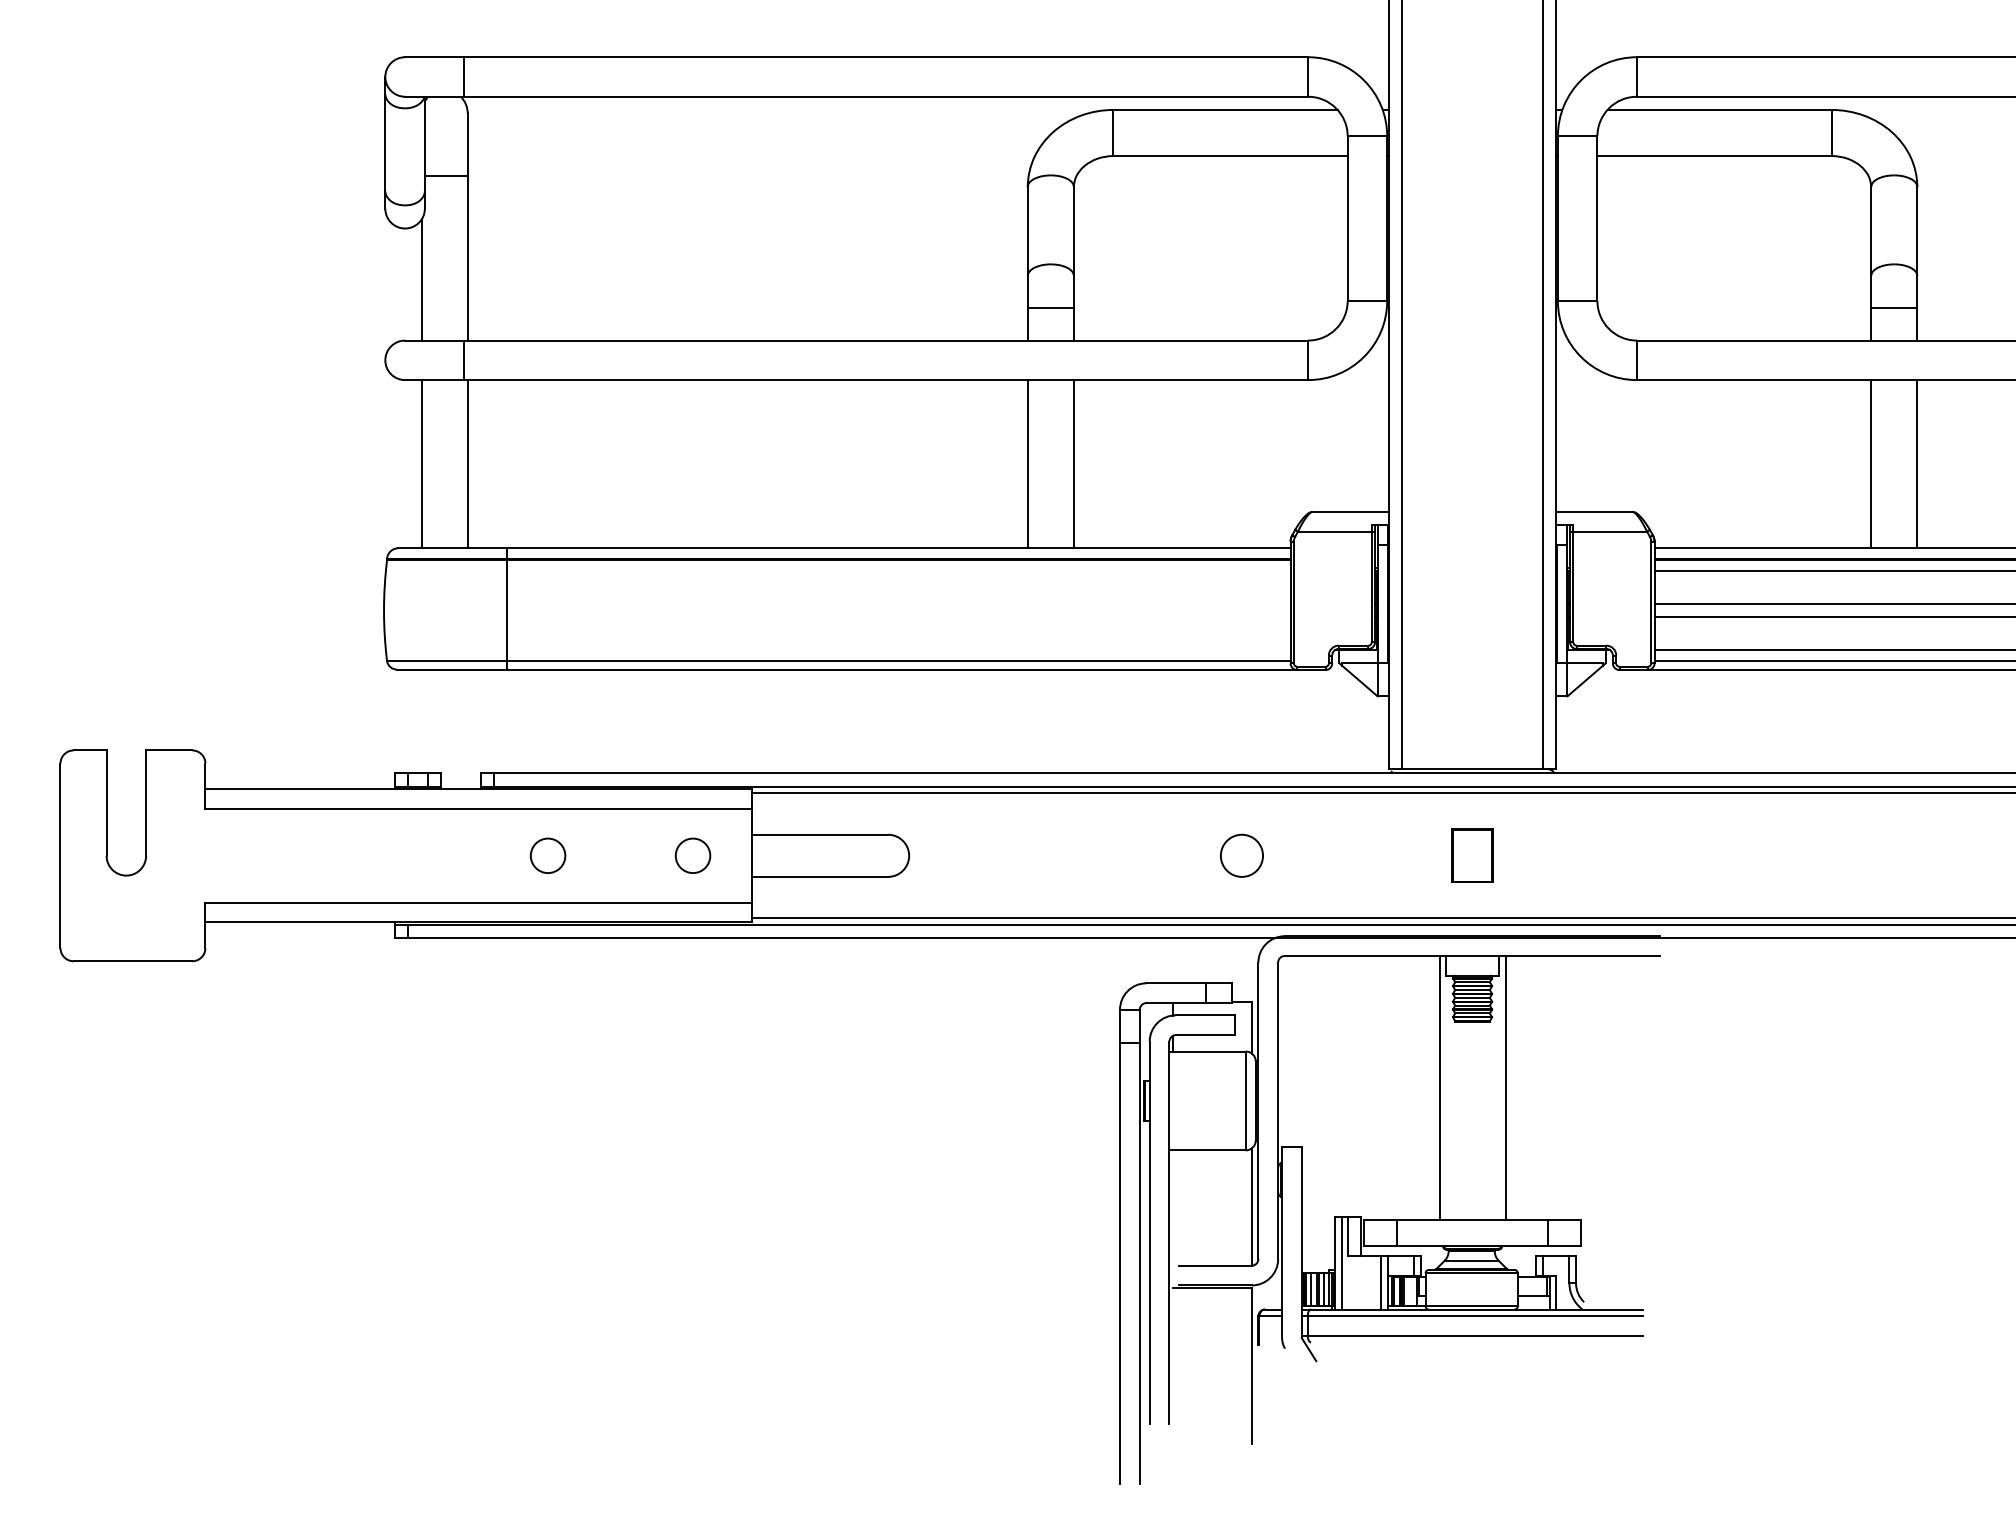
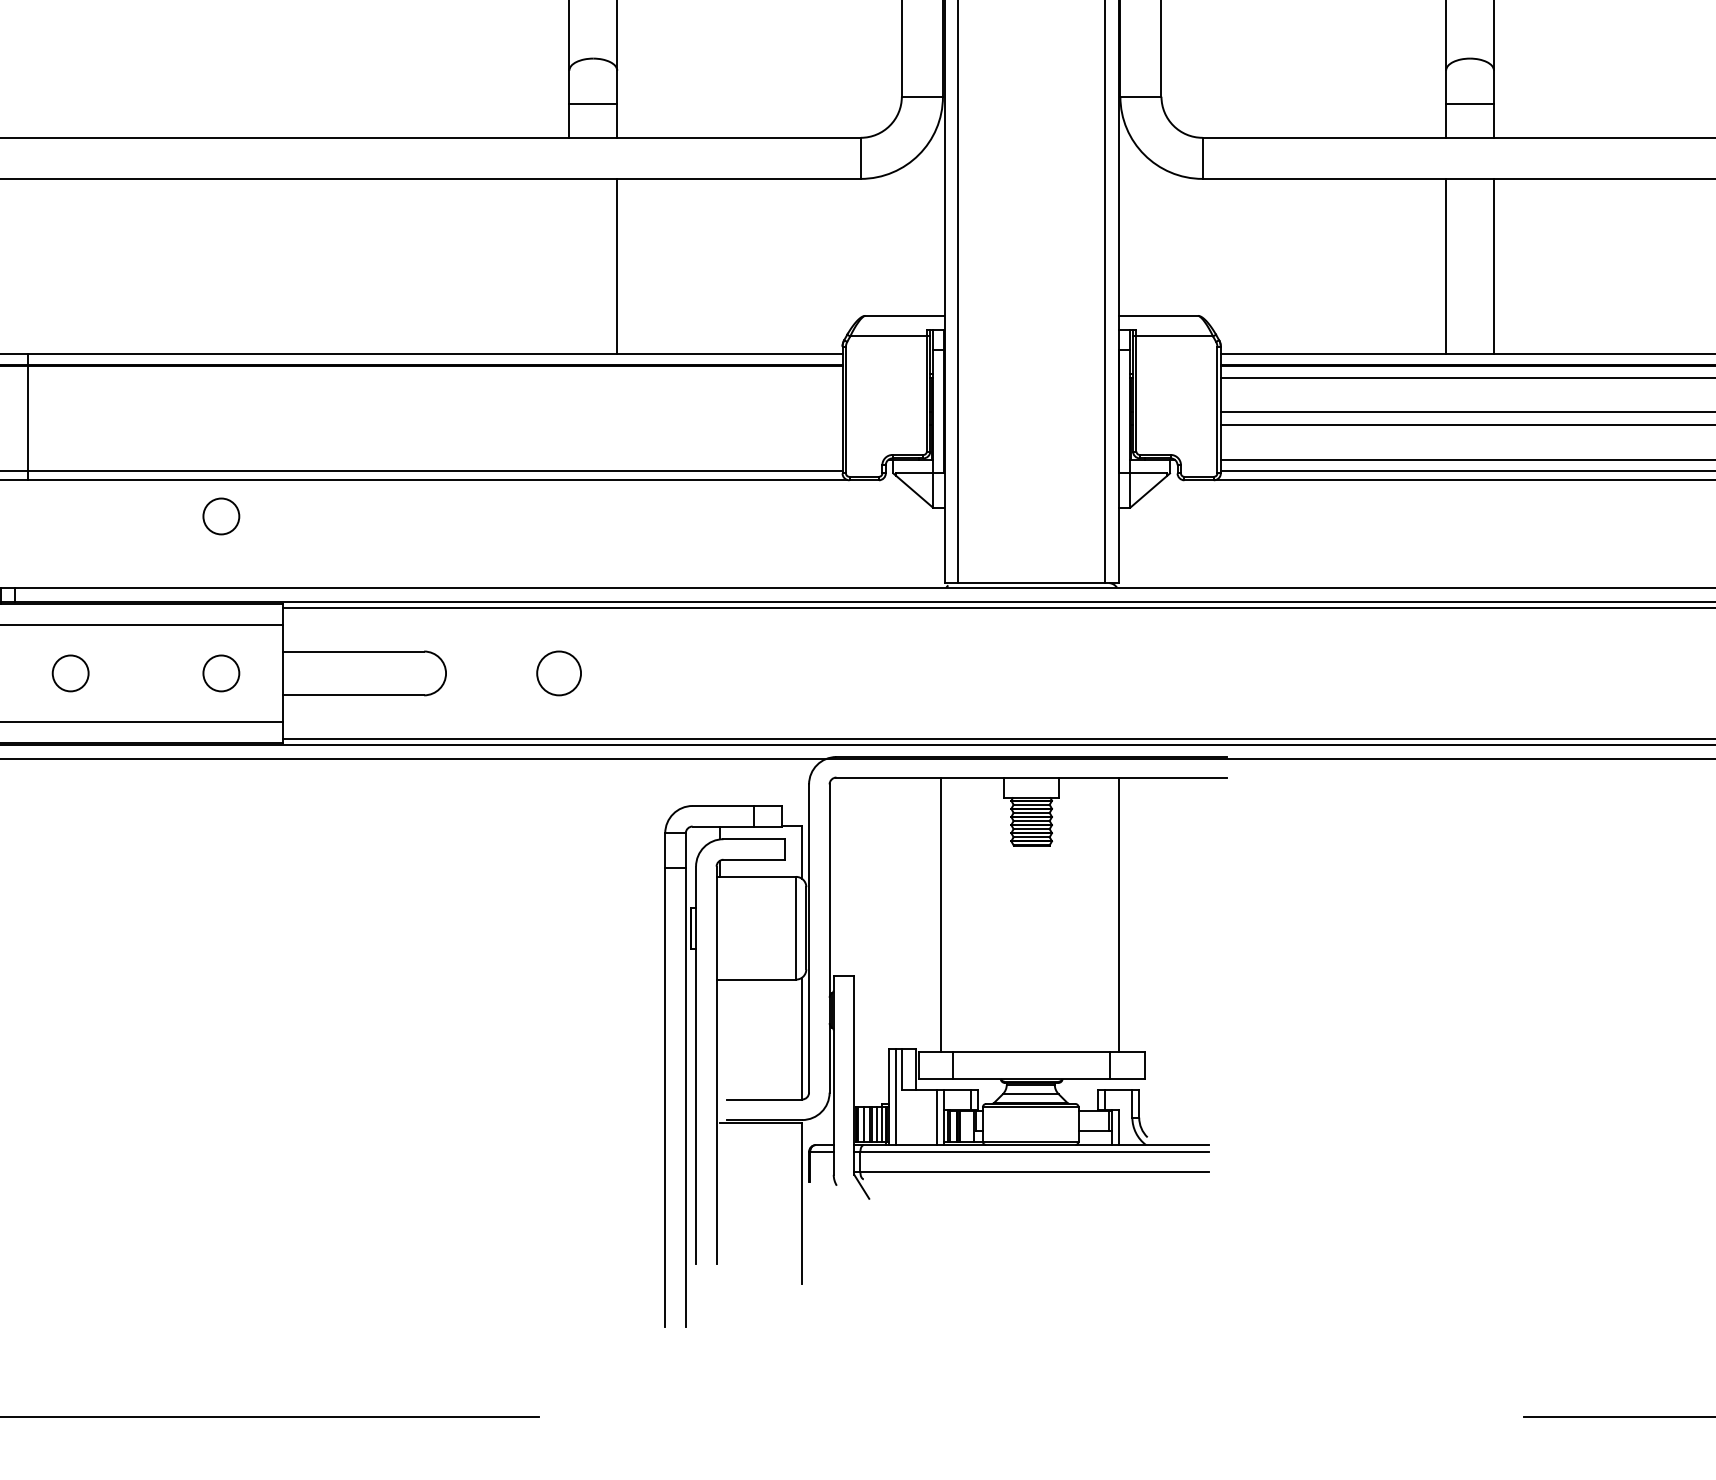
line: (1027, 464) -> (569, 266), removed
circle: (692, 704) -> (220, 516), added
circle: (1241, 855) -> (558, 673), moved
part: (1472, 855) -> (1031, 673), removed
line: (1439, 1087) -> (941, 914), moved
line: (1505, 1087) -> (1118, 914), moved

